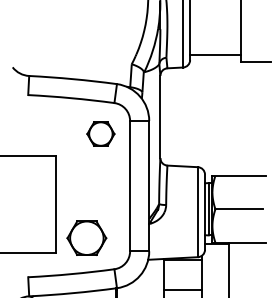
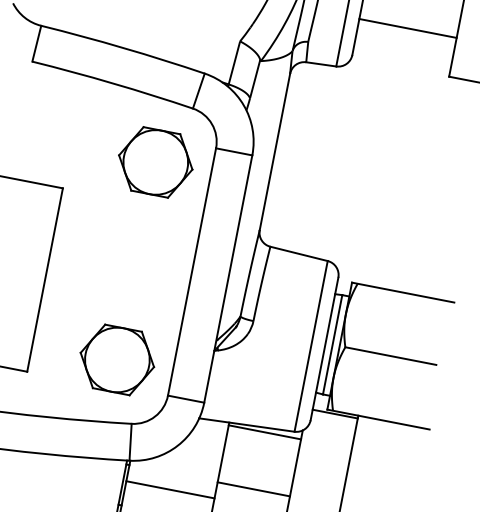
line: (215, 55) -> (407, 29), moved
part: (100, 133) -> (155, 161), size x1.43
part: (86, 237) -> (116, 358), moved

